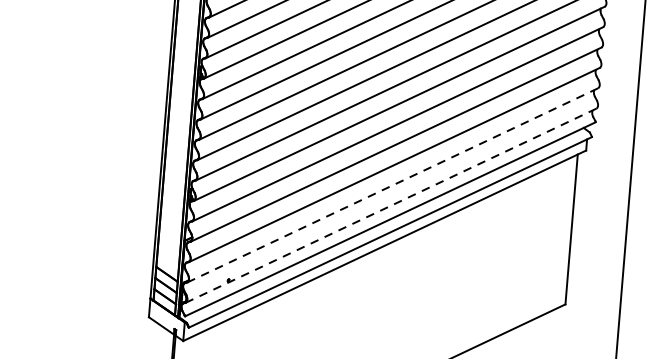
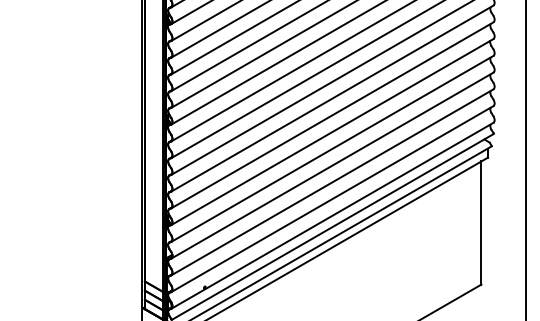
line: (392, 185) -> (332, 199), dashed -> solid
line: (391, 205) -> (332, 215), dashed -> solid

